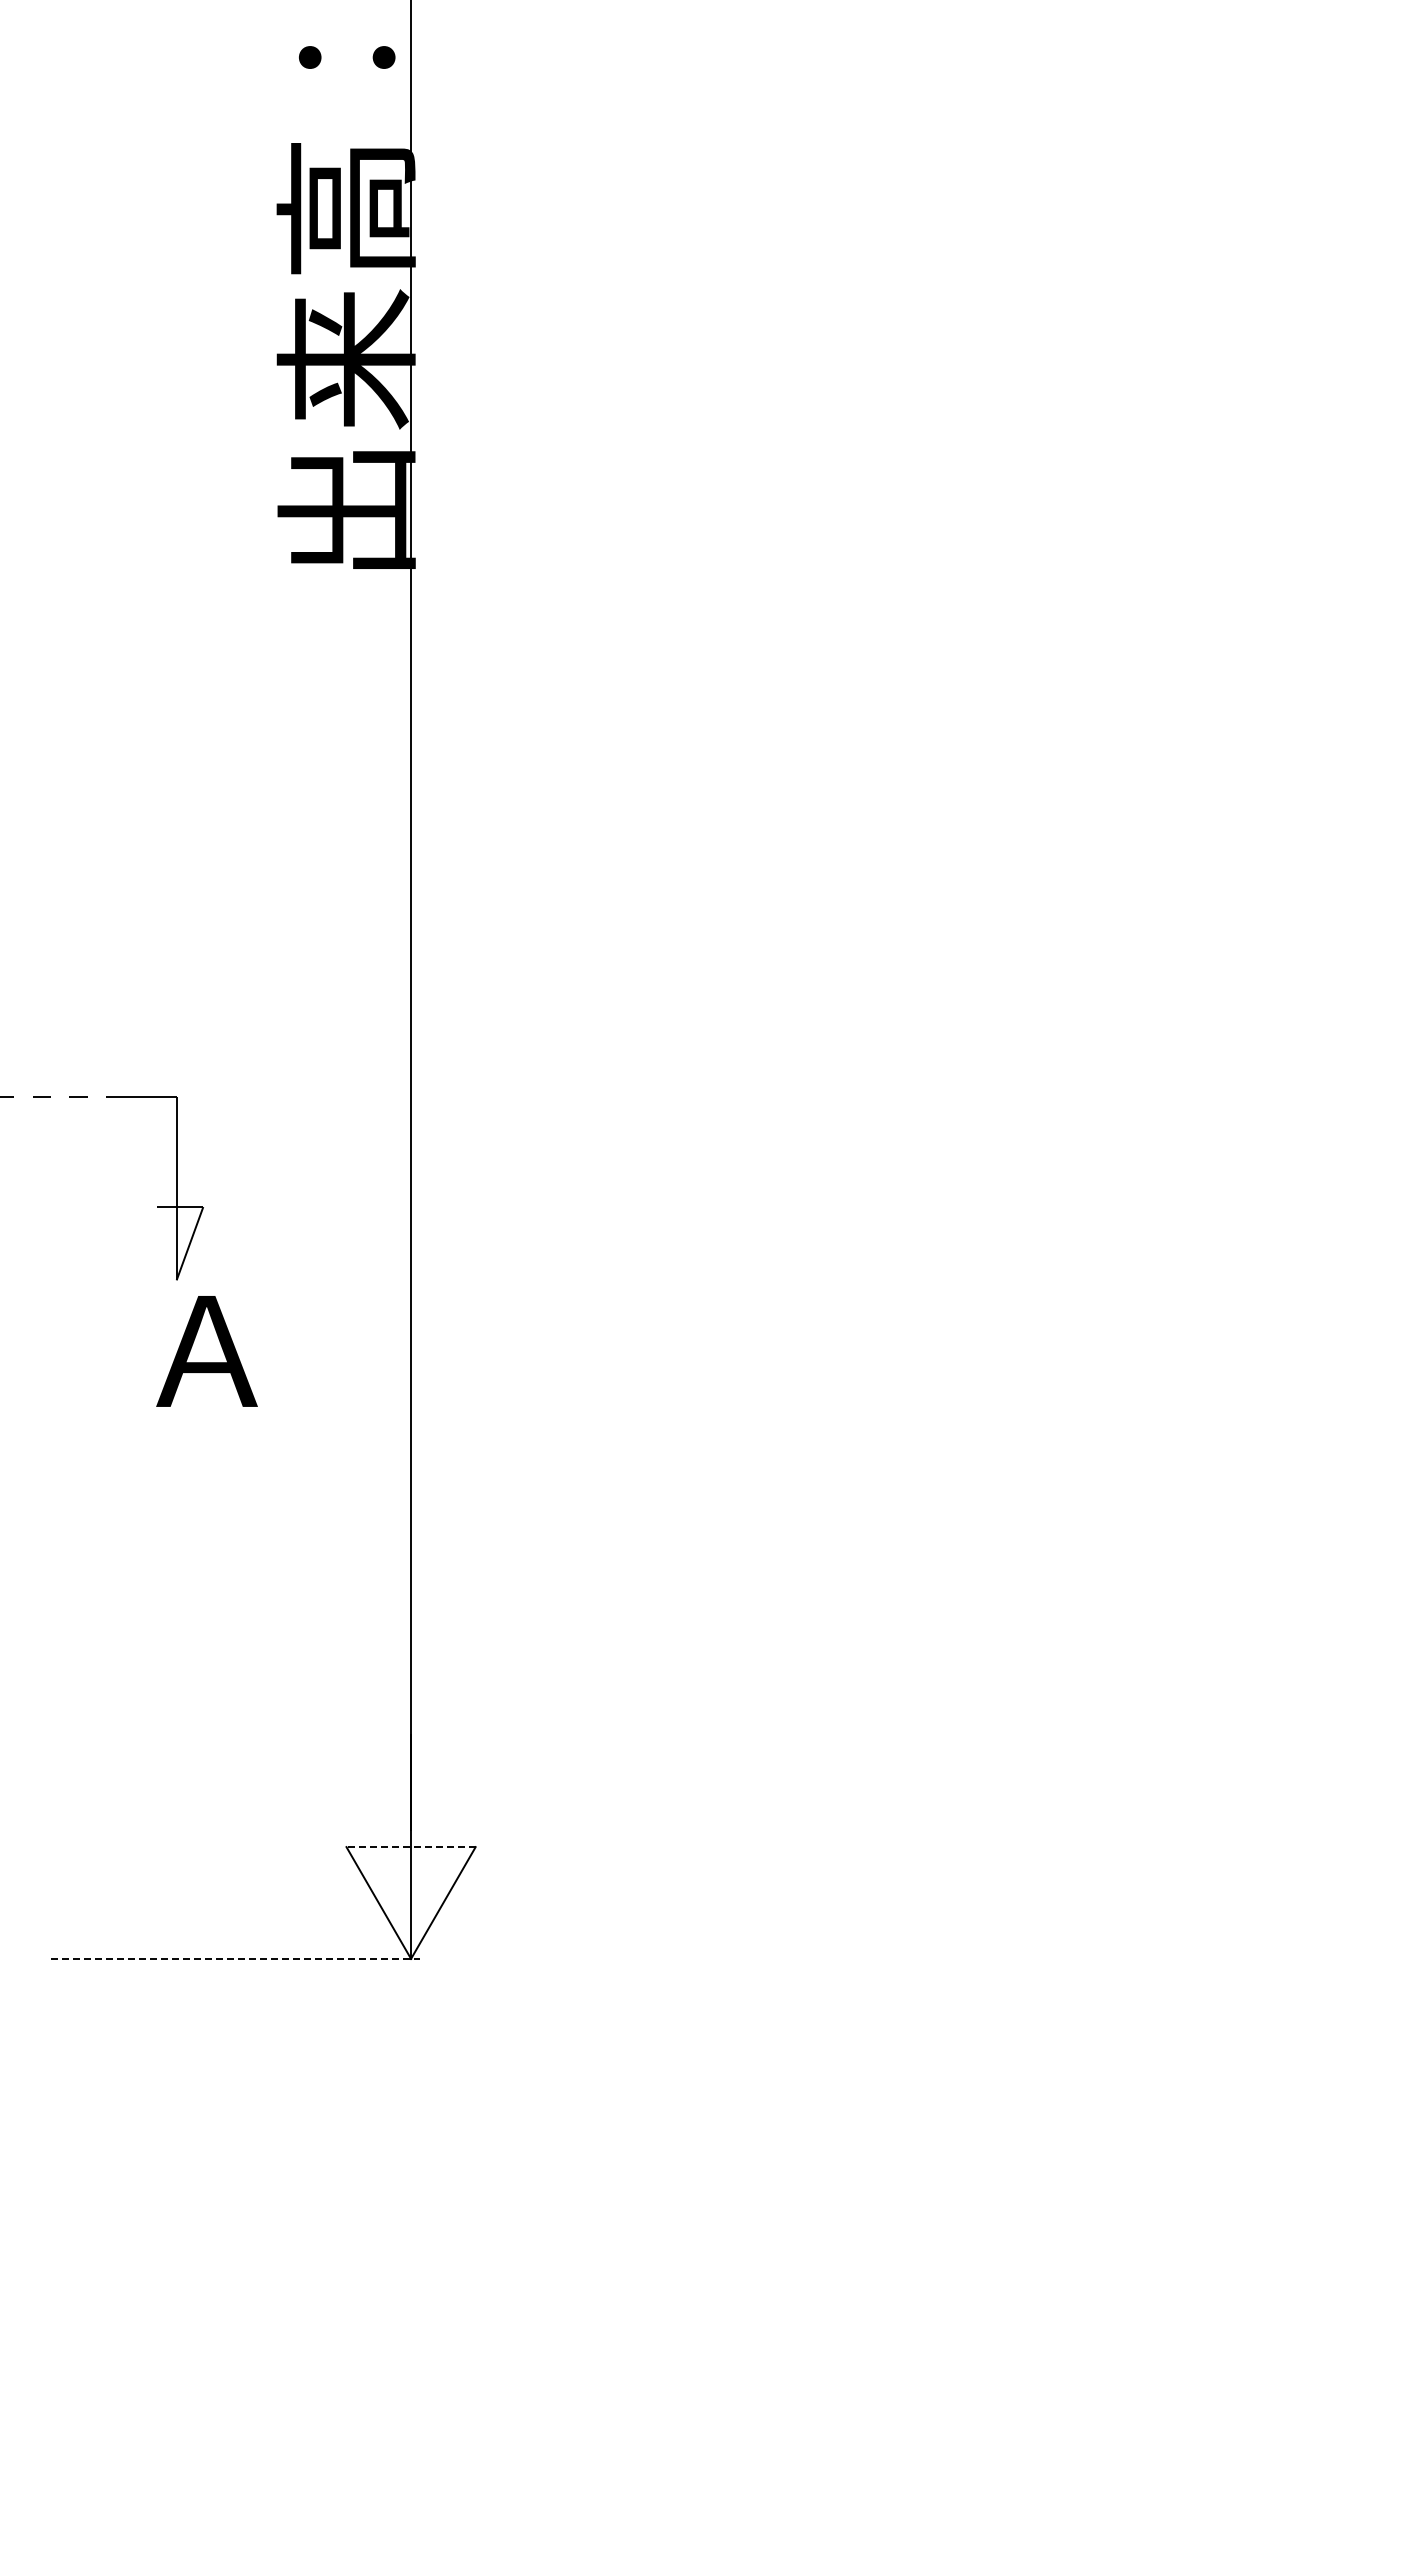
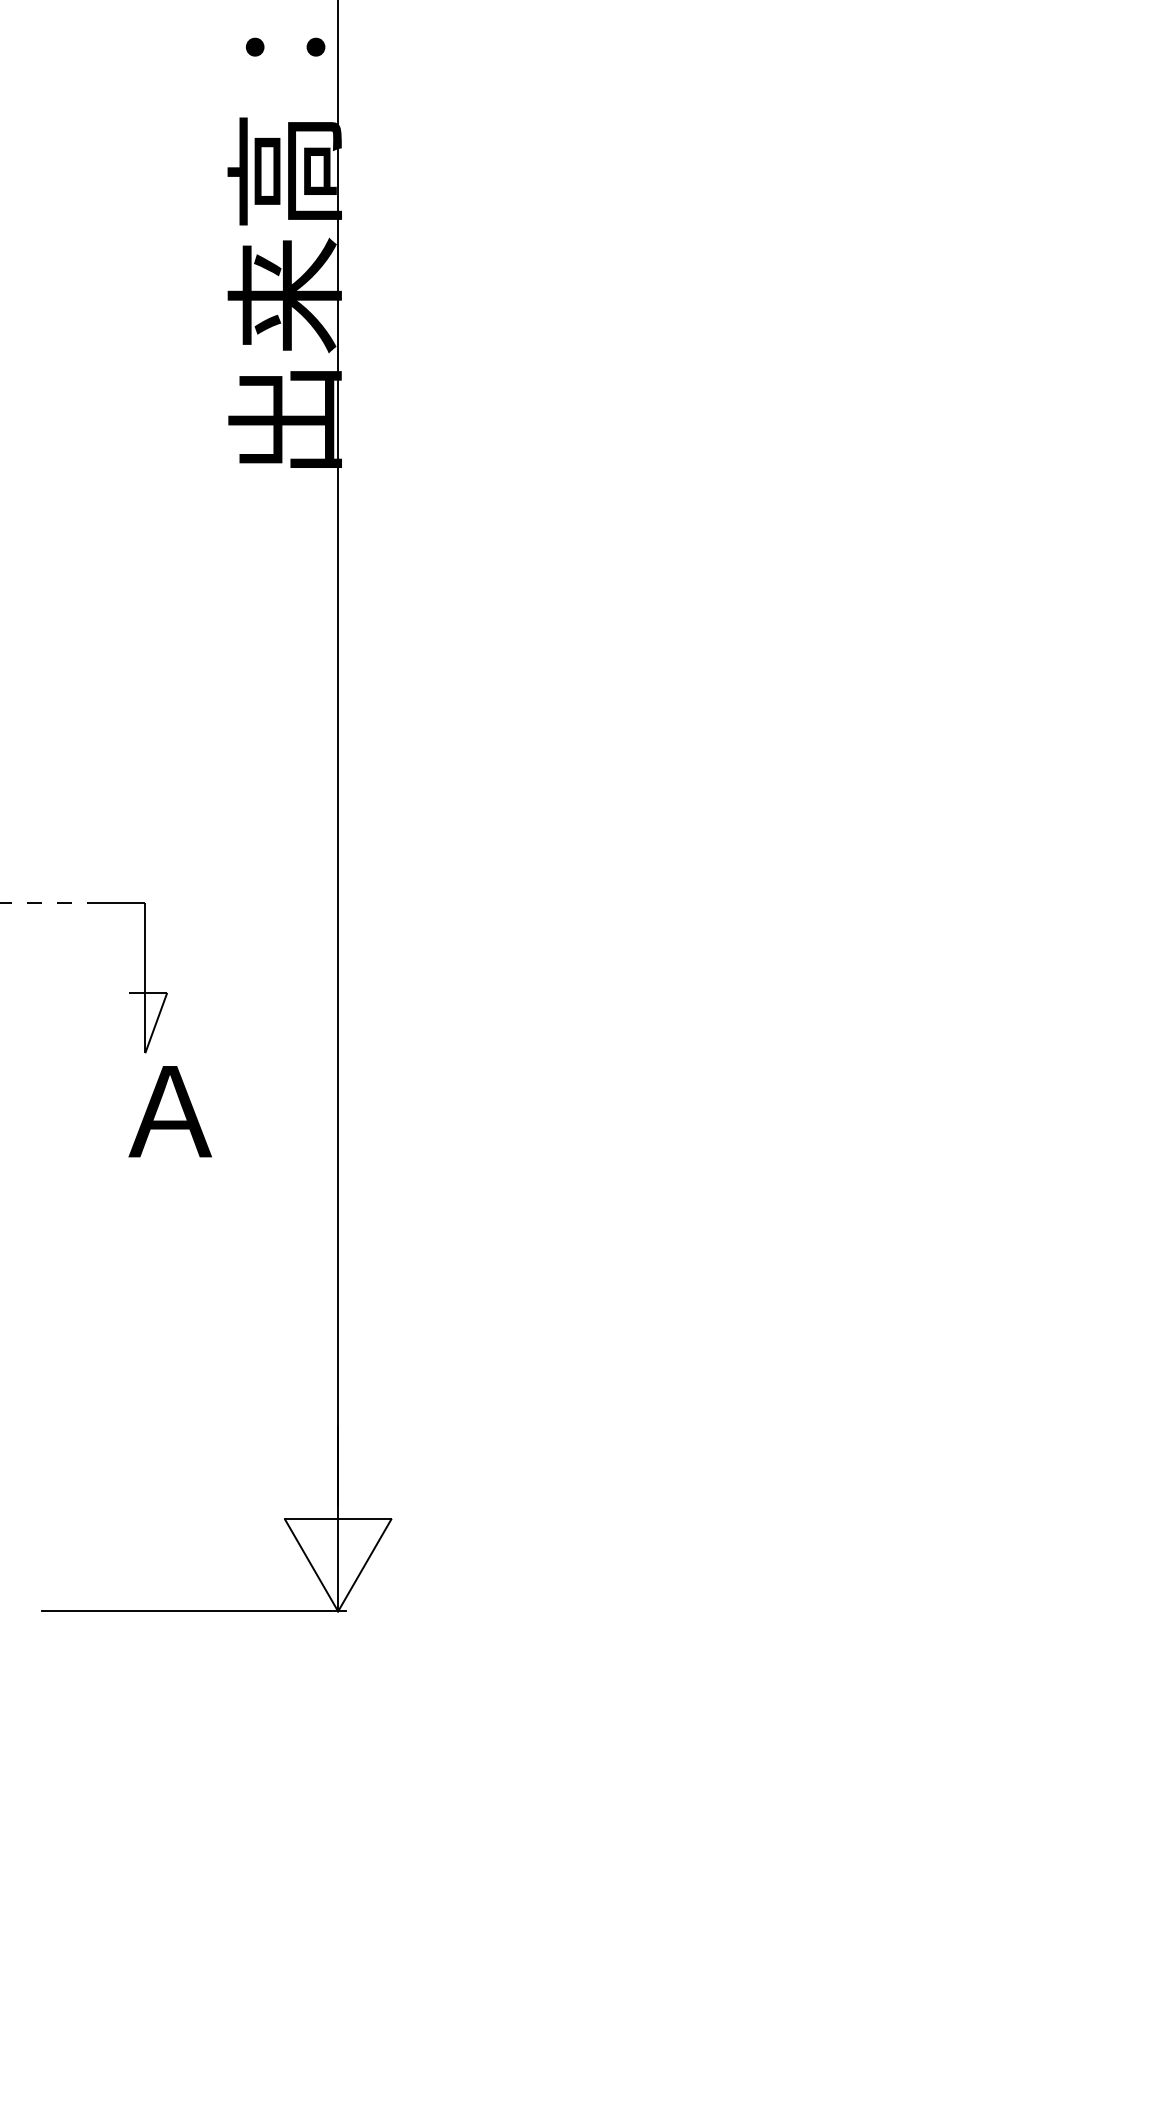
line: (411, 1847) -> (338, 1519), dashed -> solid
line: (235, 1958) -> (193, 1611), dashed -> solid

